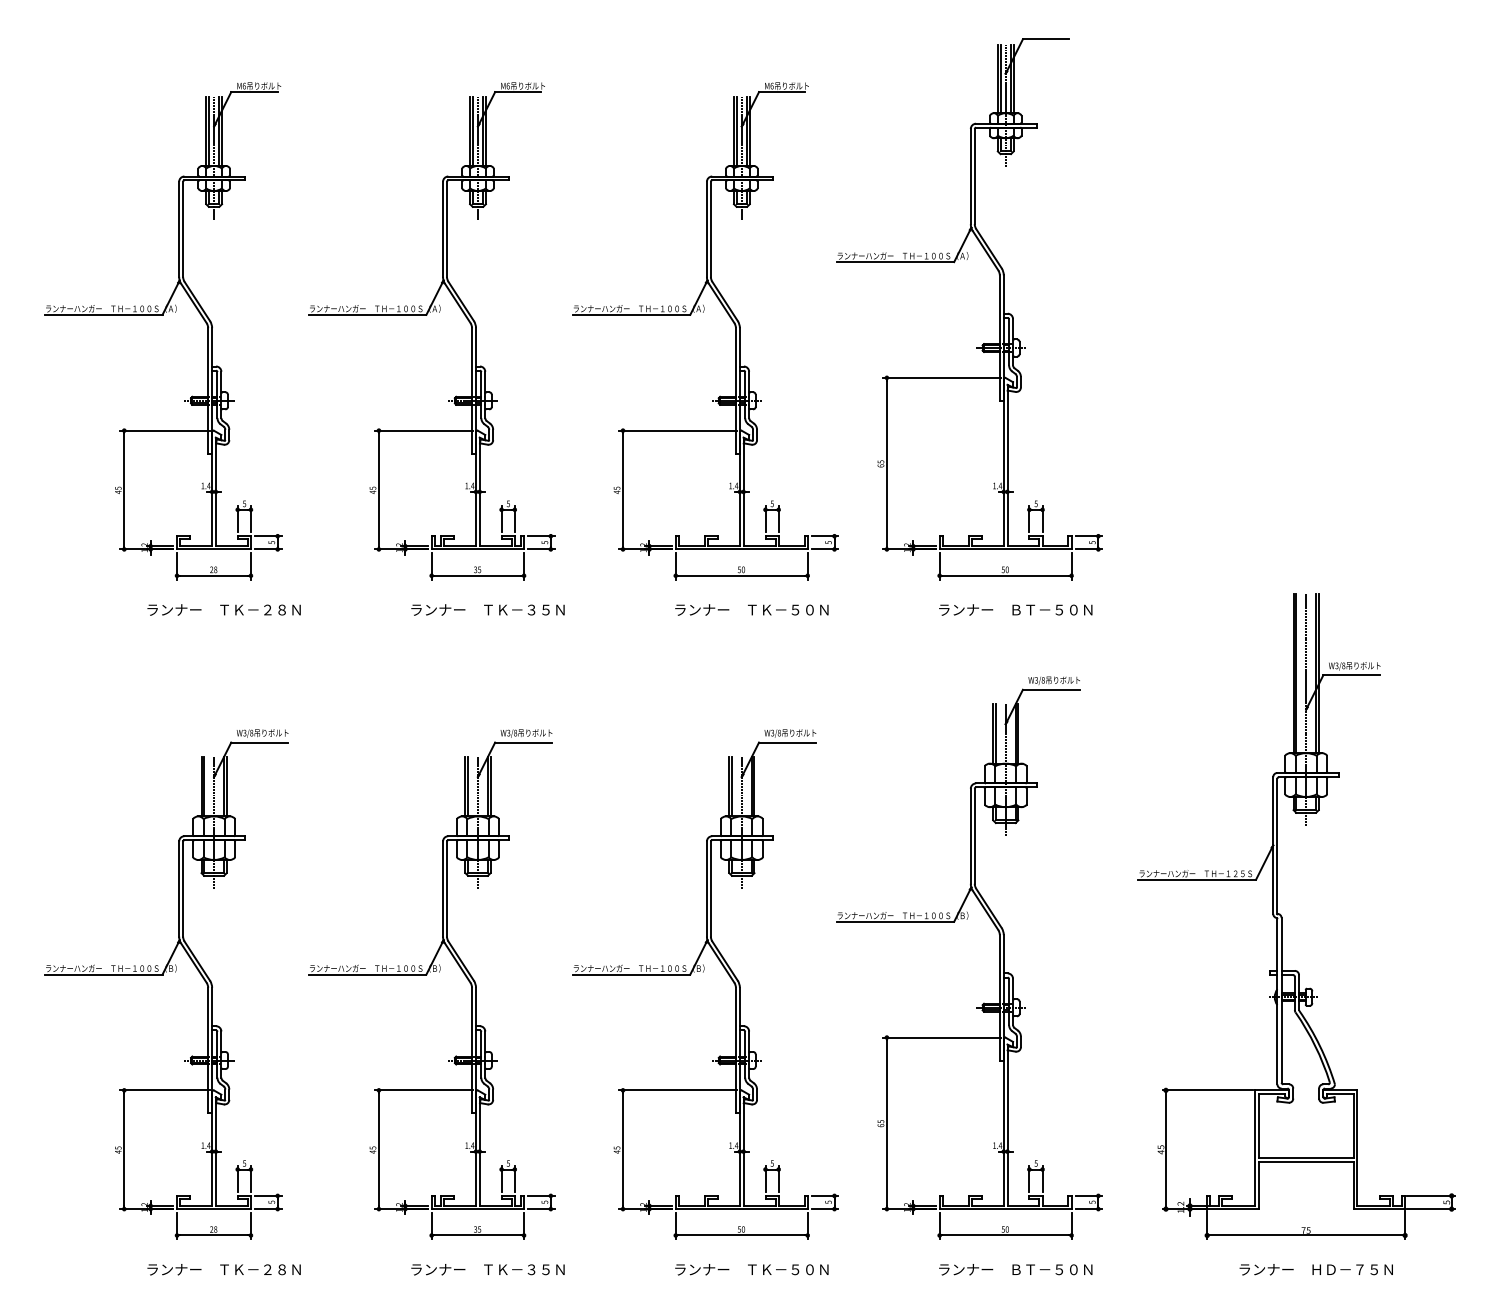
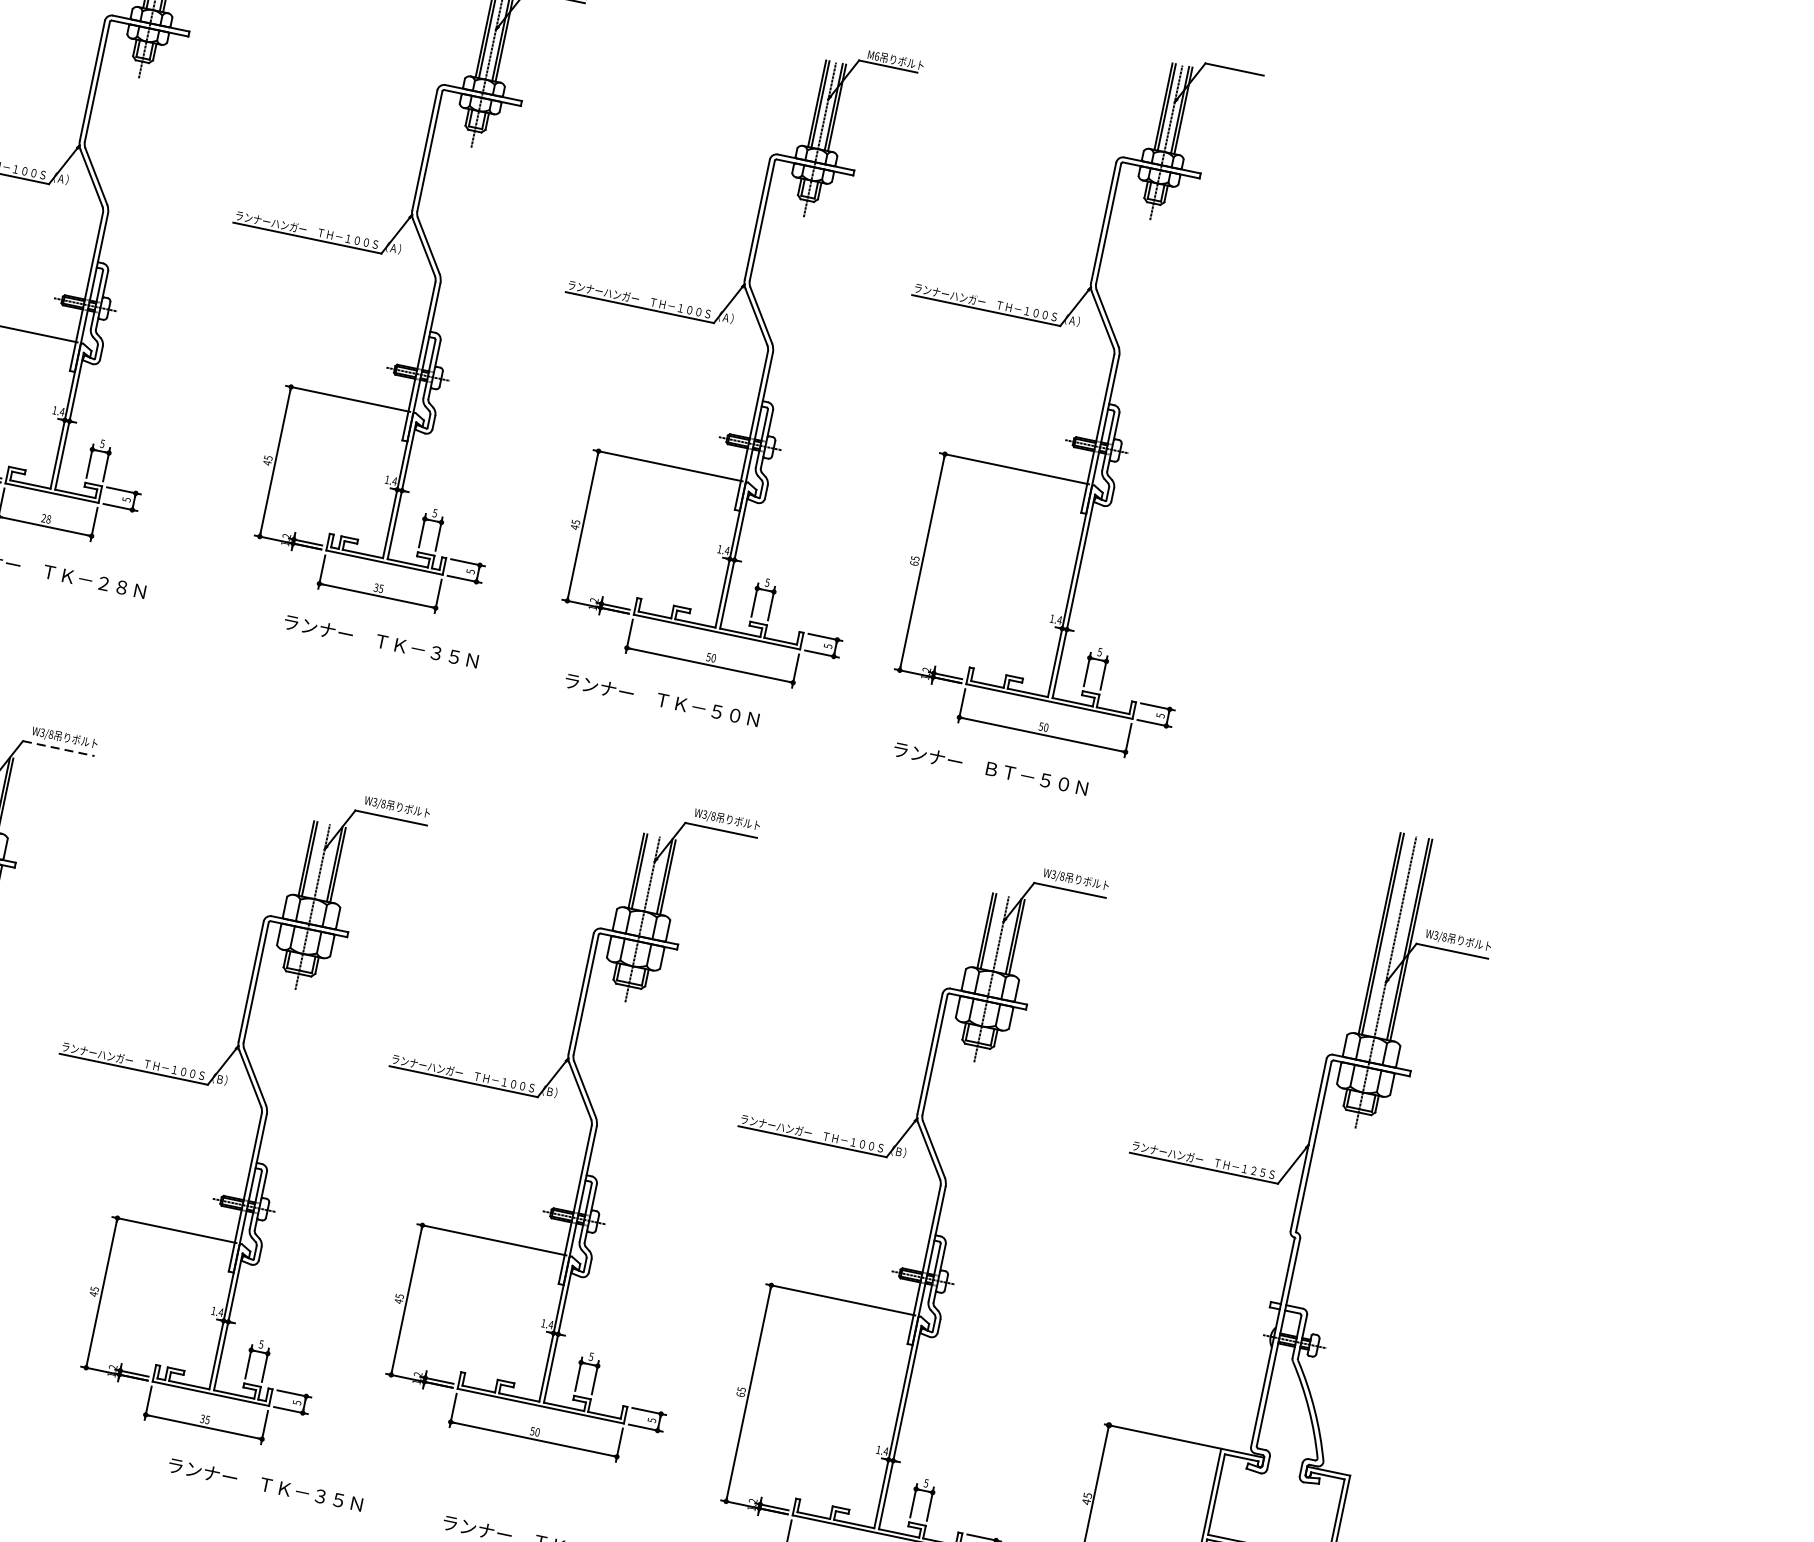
text: (751, 609) -> (661, 699), moved
text: (1015, 609) -> (990, 768), moved
line: (260, 742) -> (59, 748), solid -> dashed
part: (703, 972) -> (554, 1098), moved
text: (487, 1269) -> (265, 1484), moved

